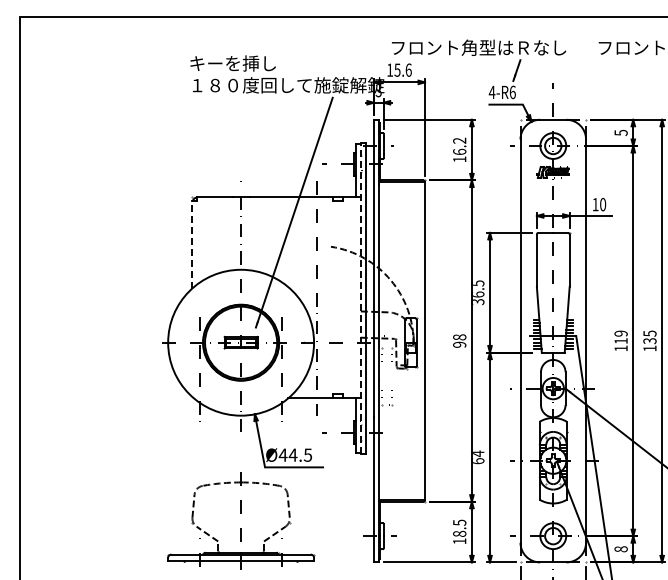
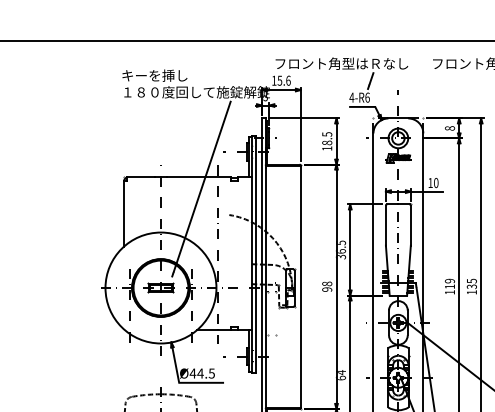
text: (620, 132) -> (449, 128), 5 -> 8
text: (459, 145) -> (327, 138), 16.2 -> 18.5
line: (191, 245) -> (123, 214), dashed -> solid
line: (360, 298) -> (251, 254), dashed -> solid

